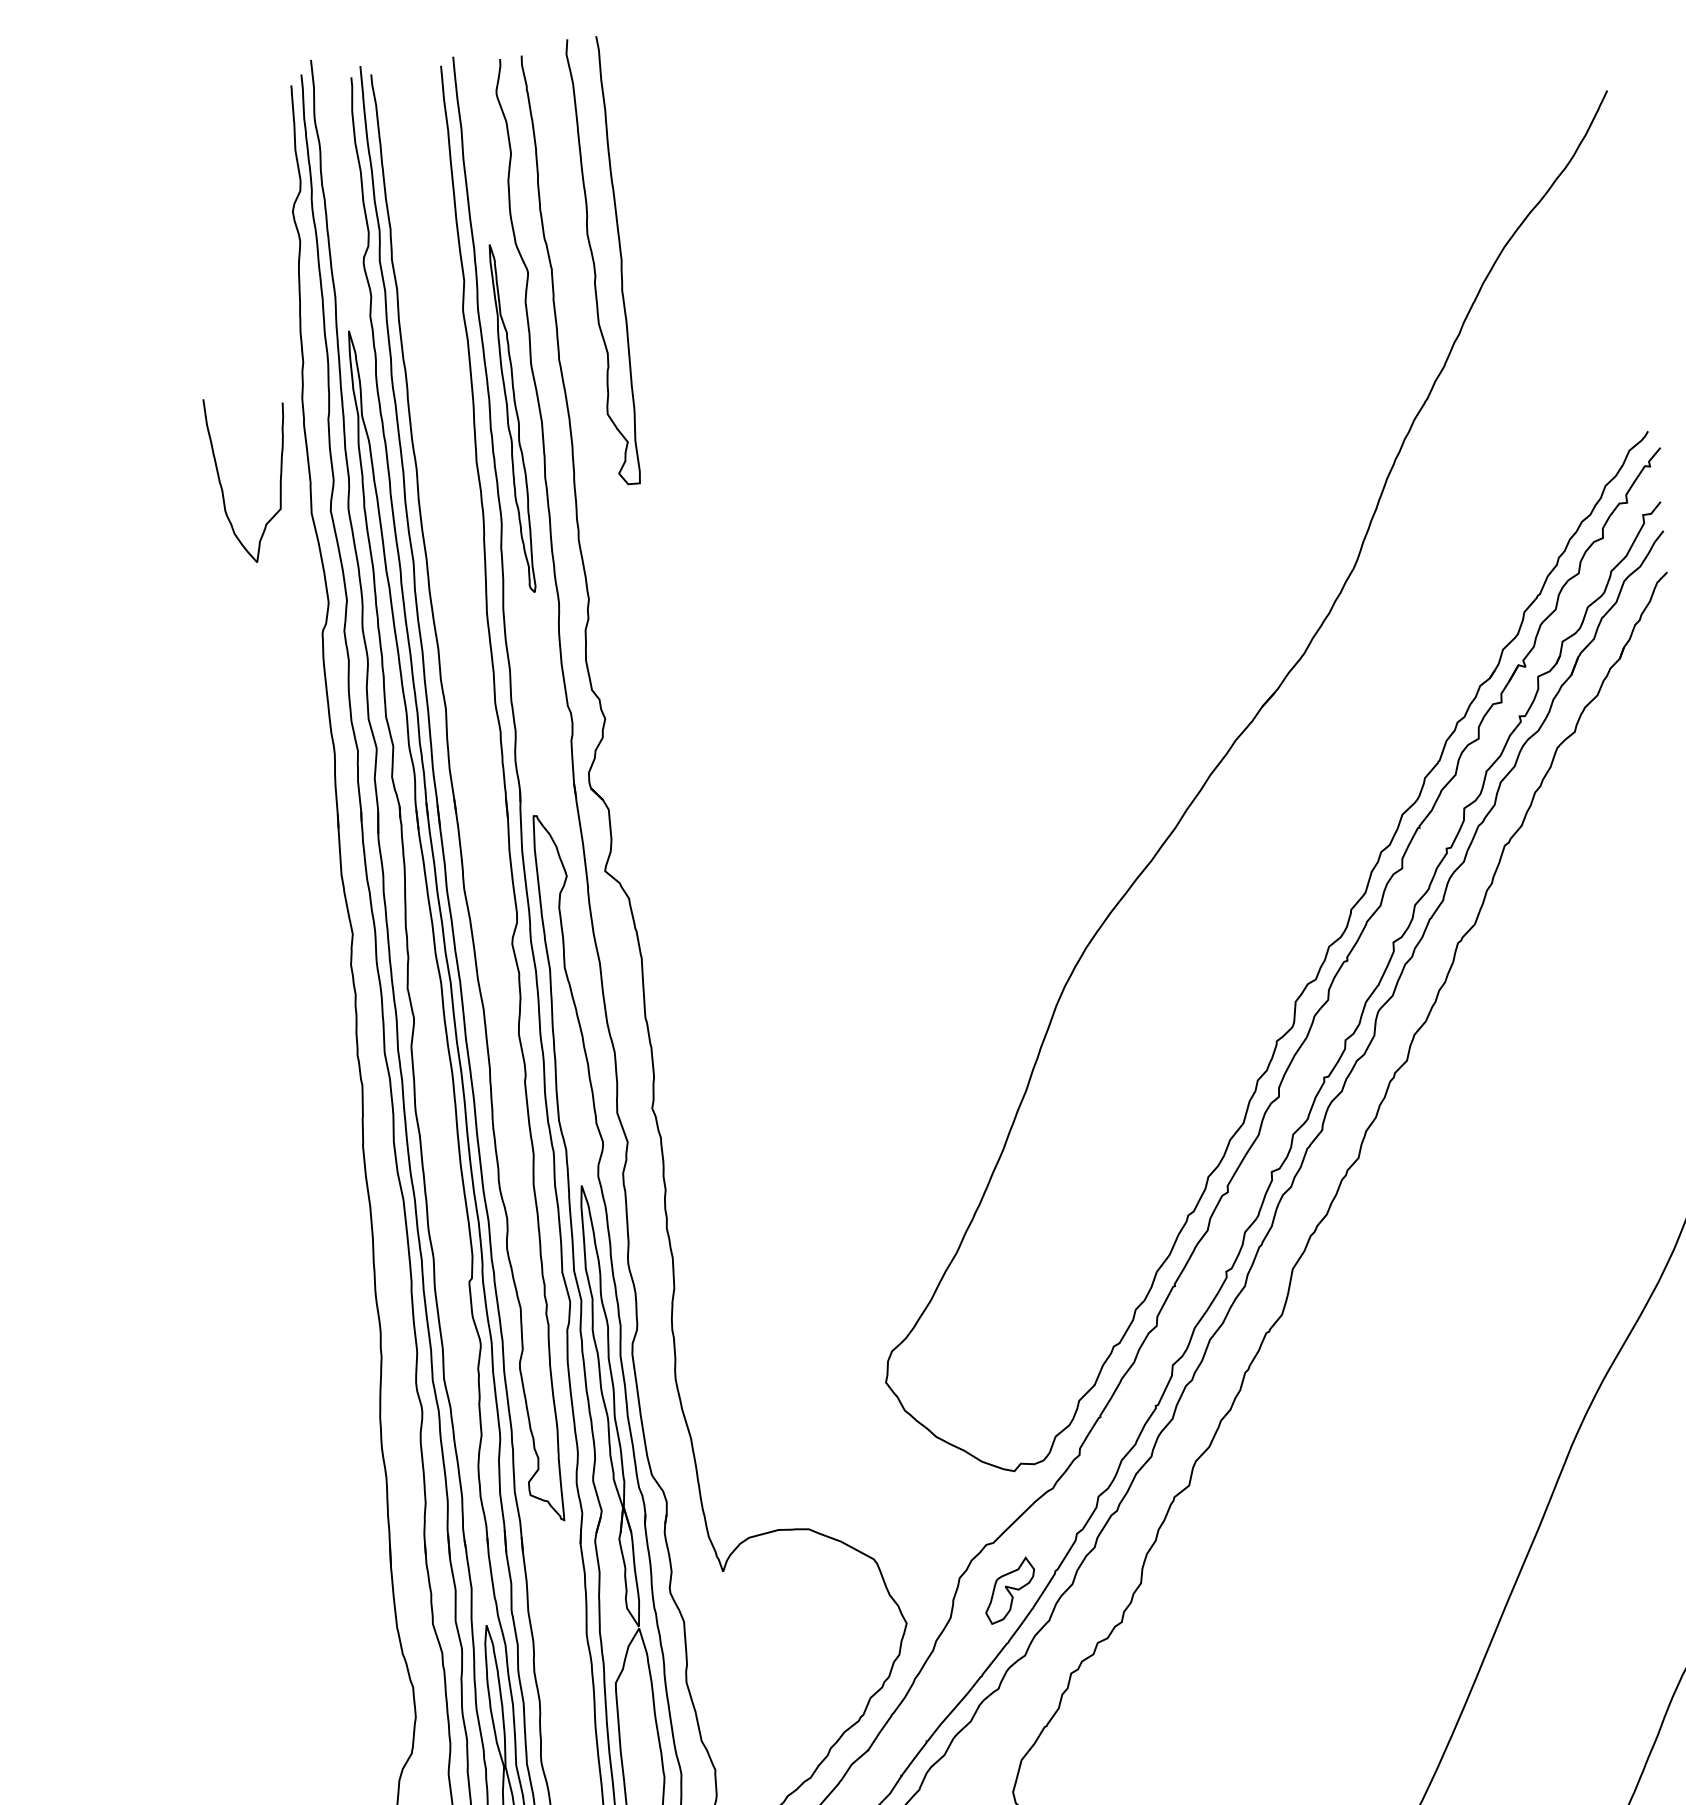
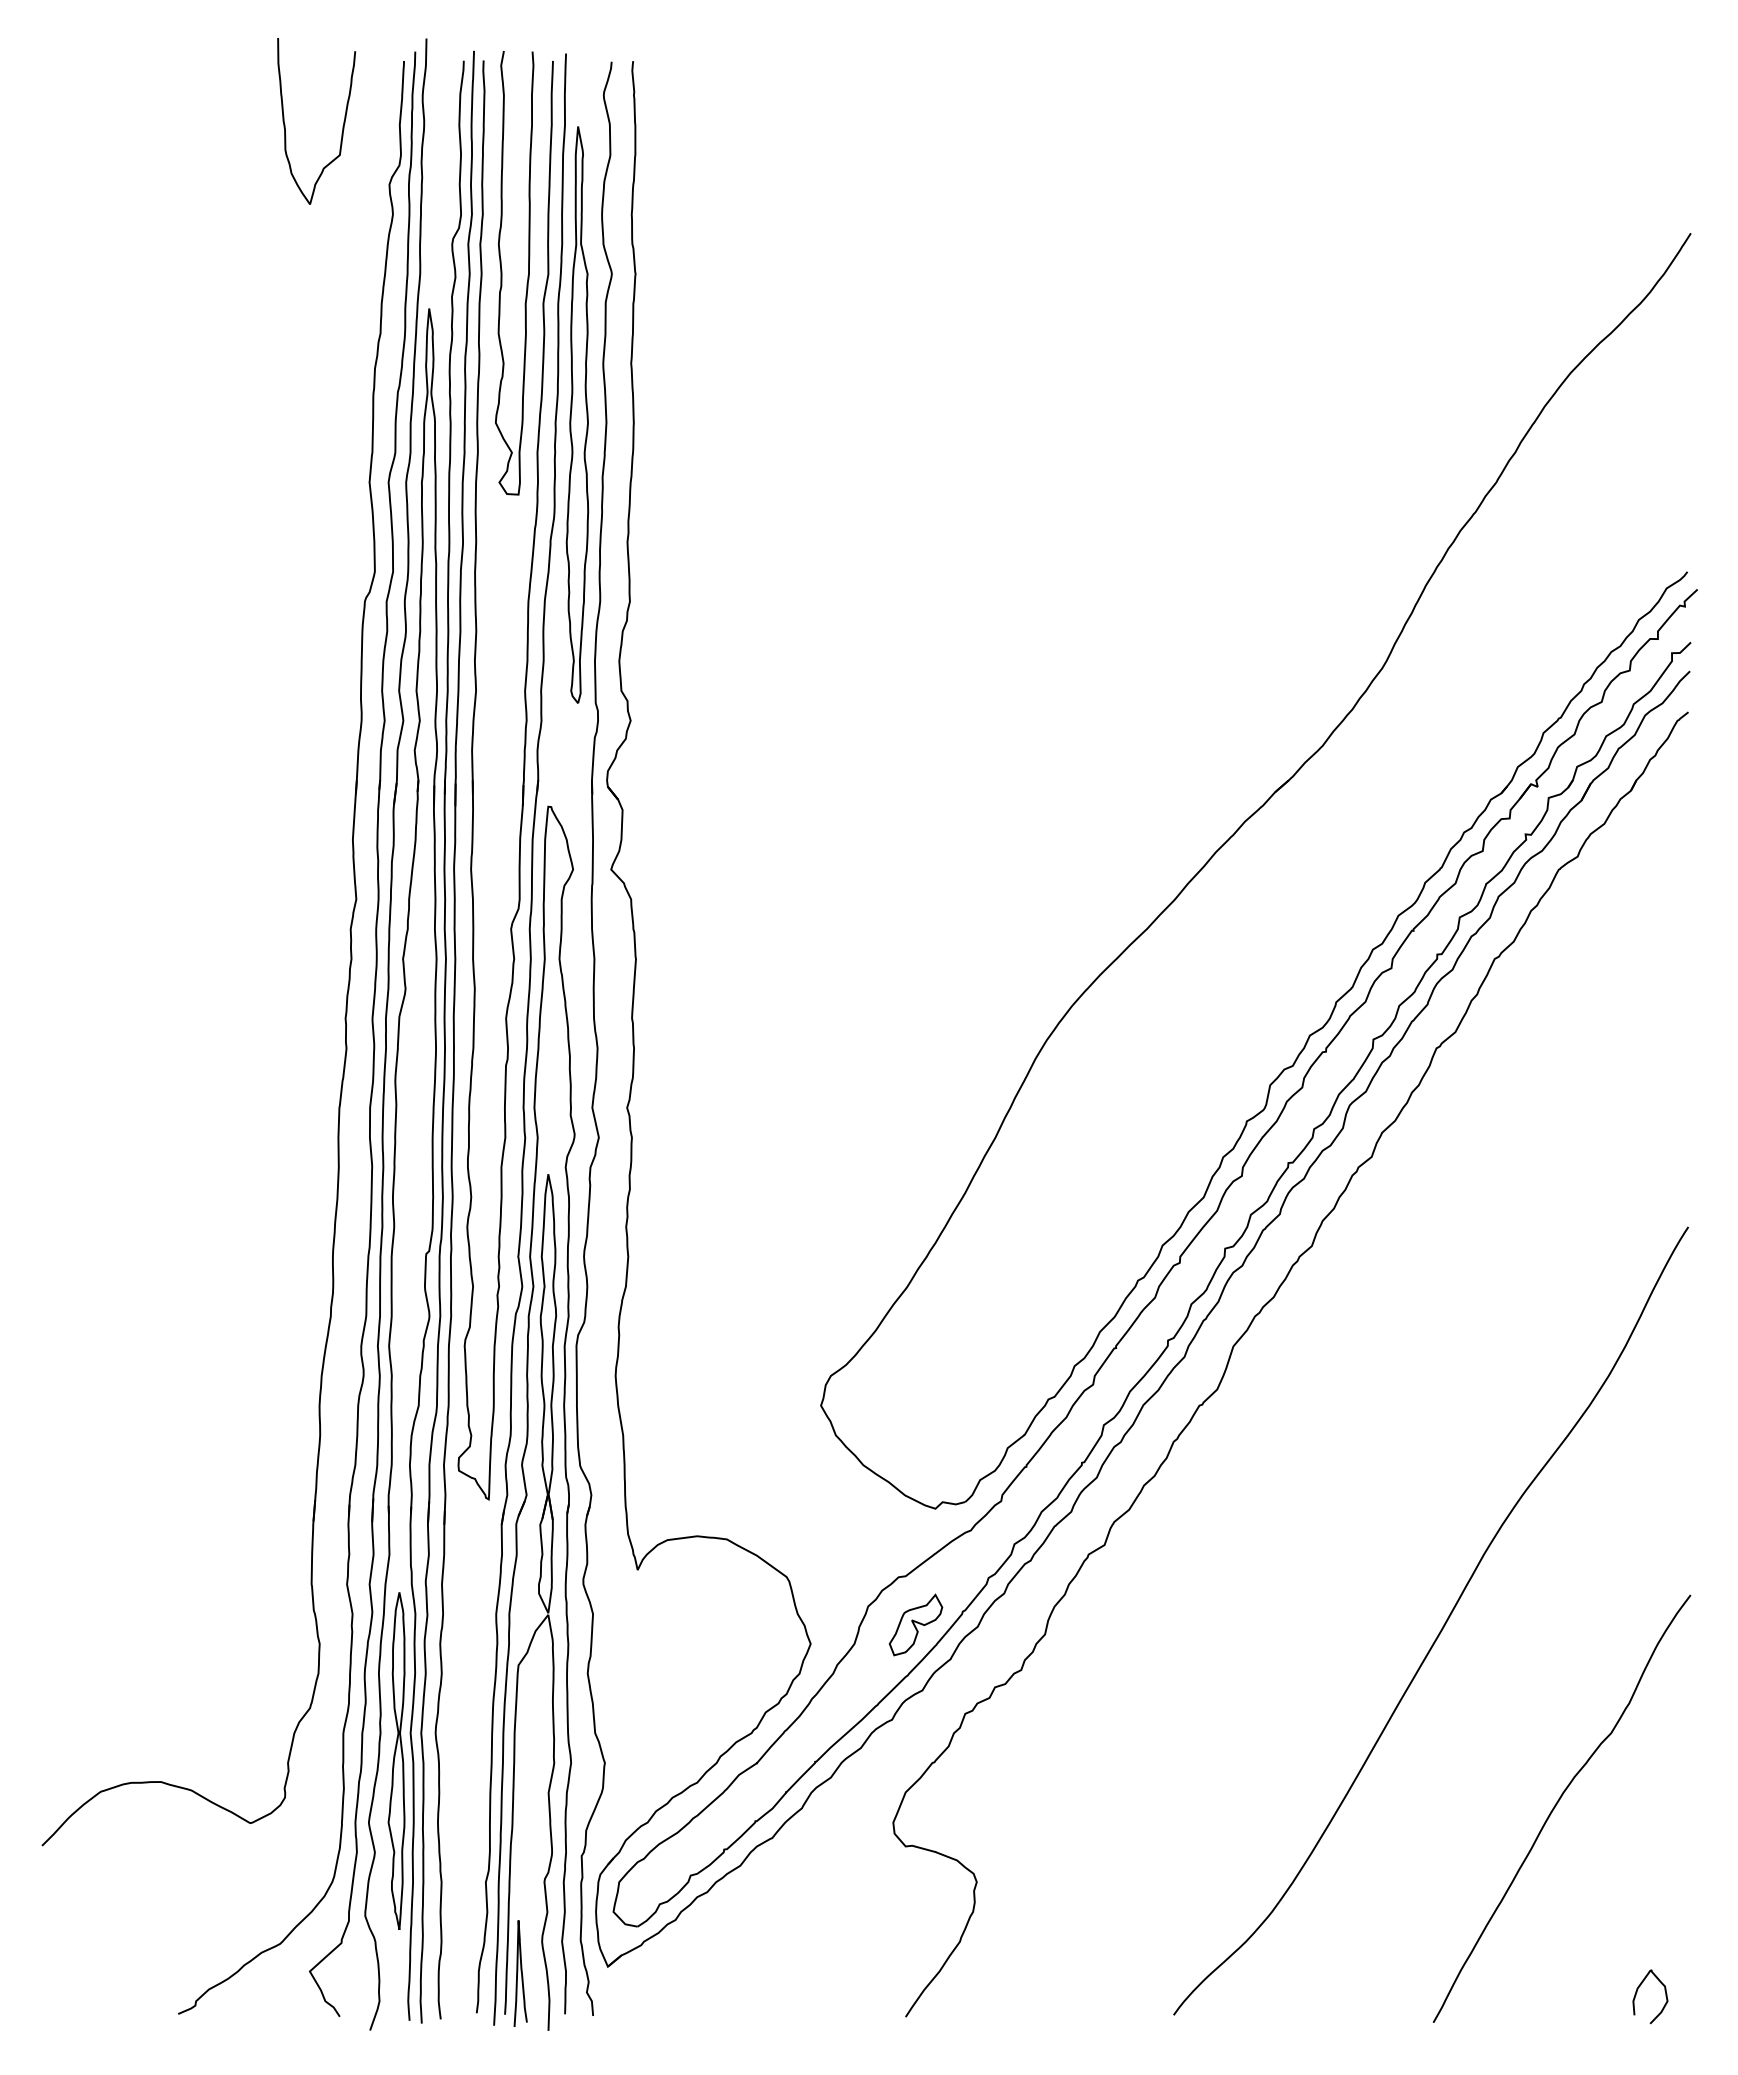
curve: (594, 263) -> (502, 273), moved
part: (511, 418) -> (577, 414), size x1.67
curve: (279, 479) -> (342, 126), moved

